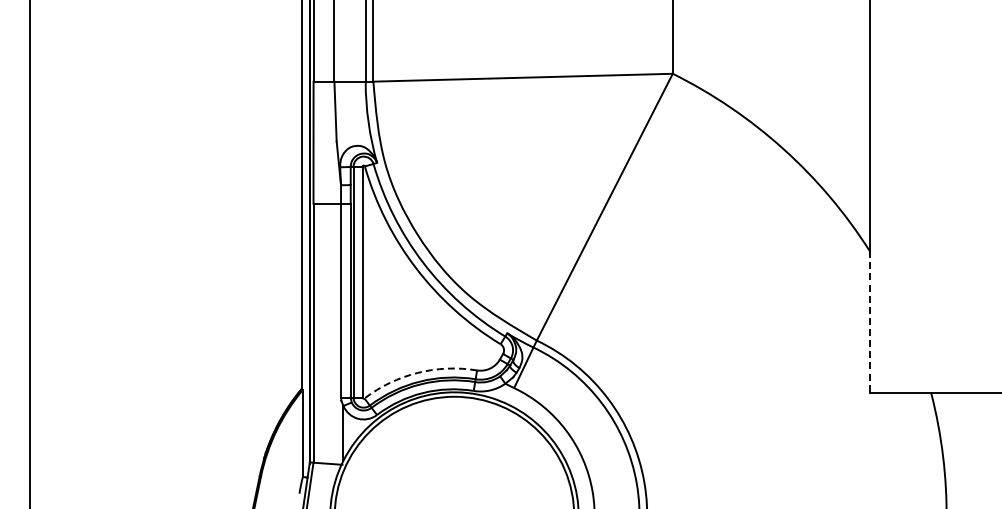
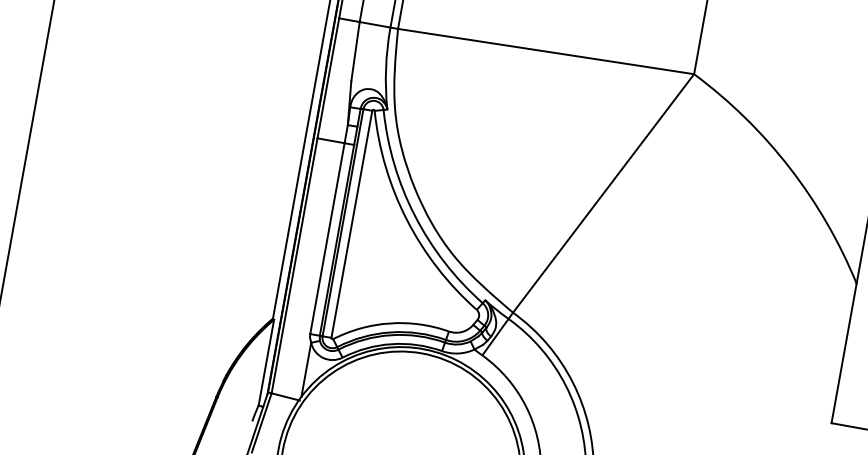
line: (869, 322) -> (843, 353), dashed -> solid
arc: (417, 372) -> (389, 322), dashed -> solid

